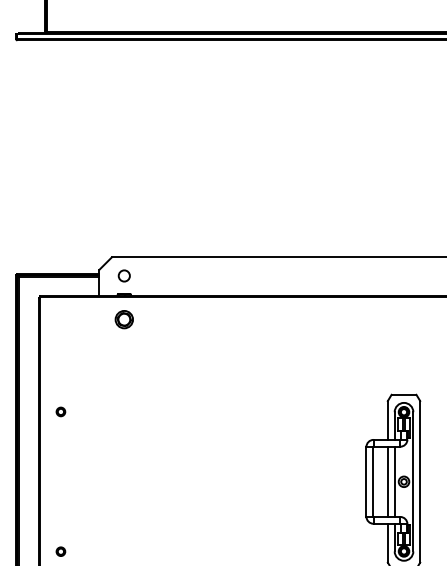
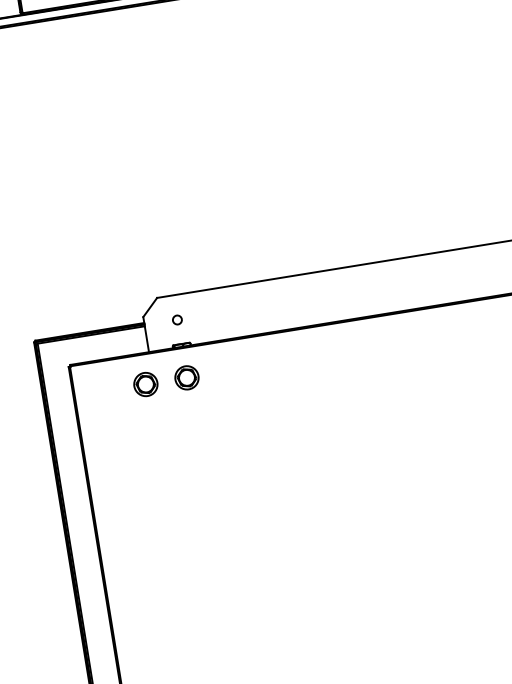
circle: (123, 275) -> (176, 319), size x0.6
part: (92, 319) -> (144, 384), added
part: (60, 411) -> (122, 513), removed

